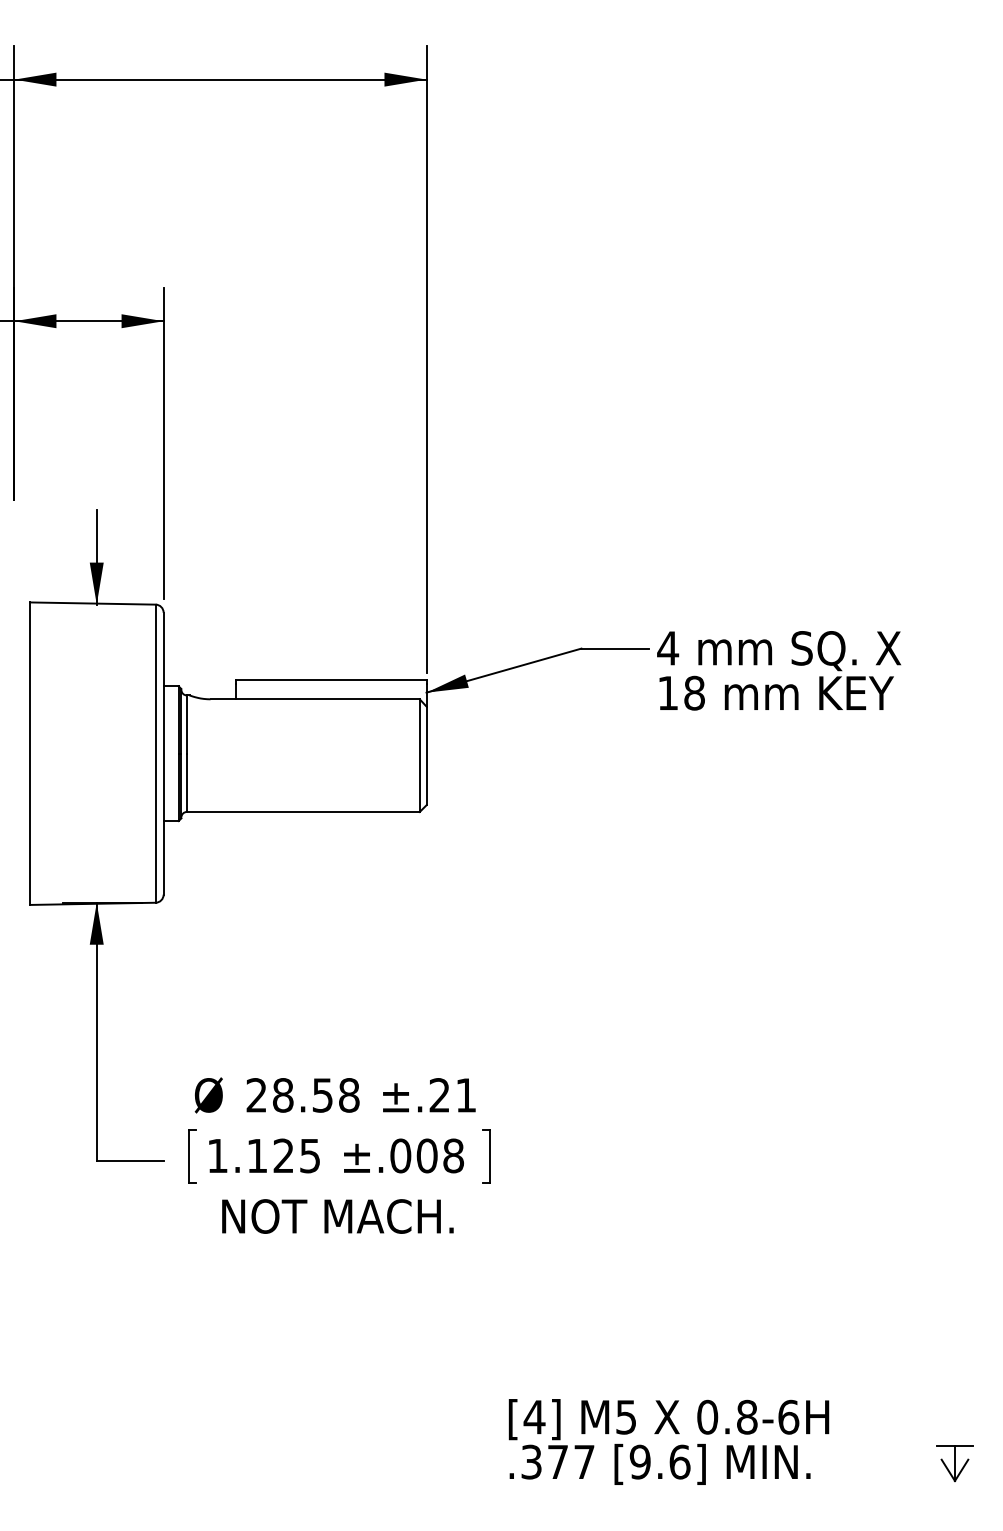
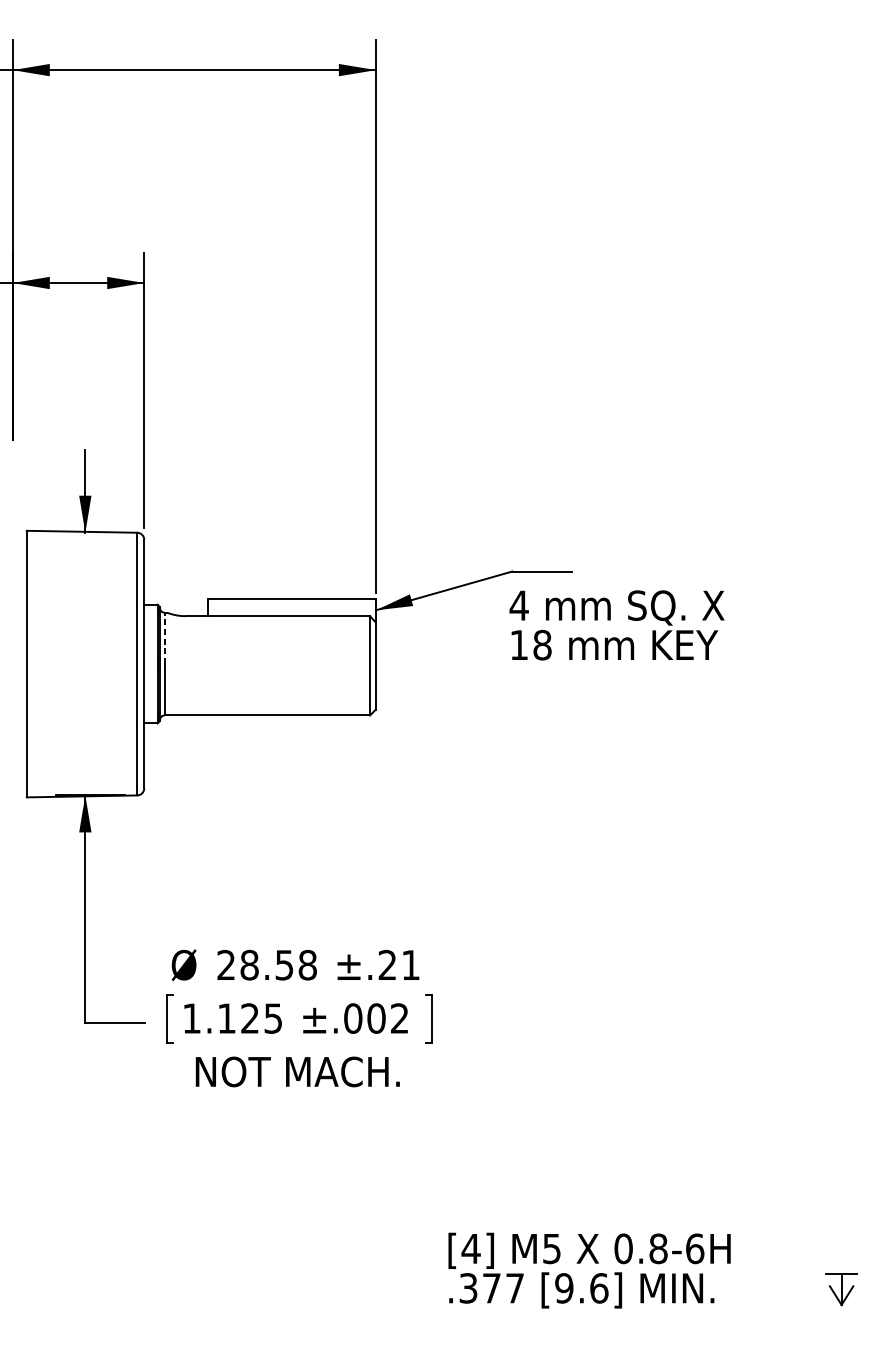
text: (778, 670) -> (616, 625), moved
line: (186, 724) -> (164, 638), solid -> dashed
text: (453, 1155) -> (399, 1018), ±.008 -> ±.002

